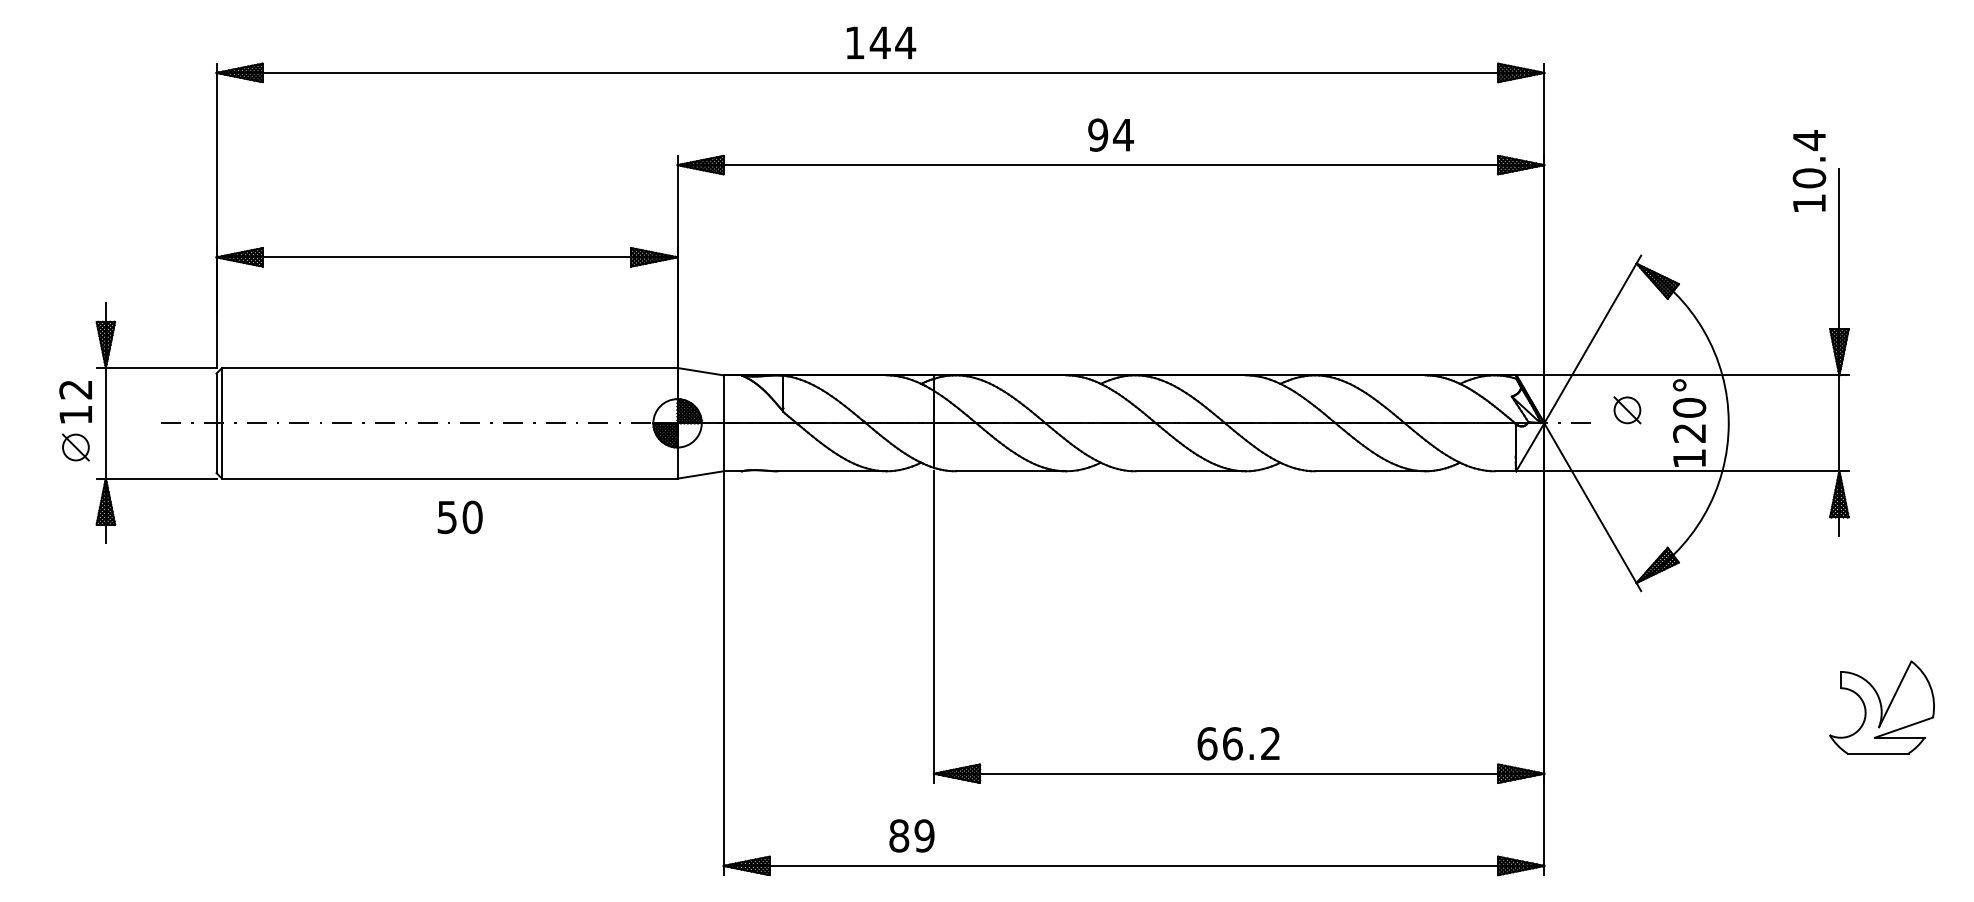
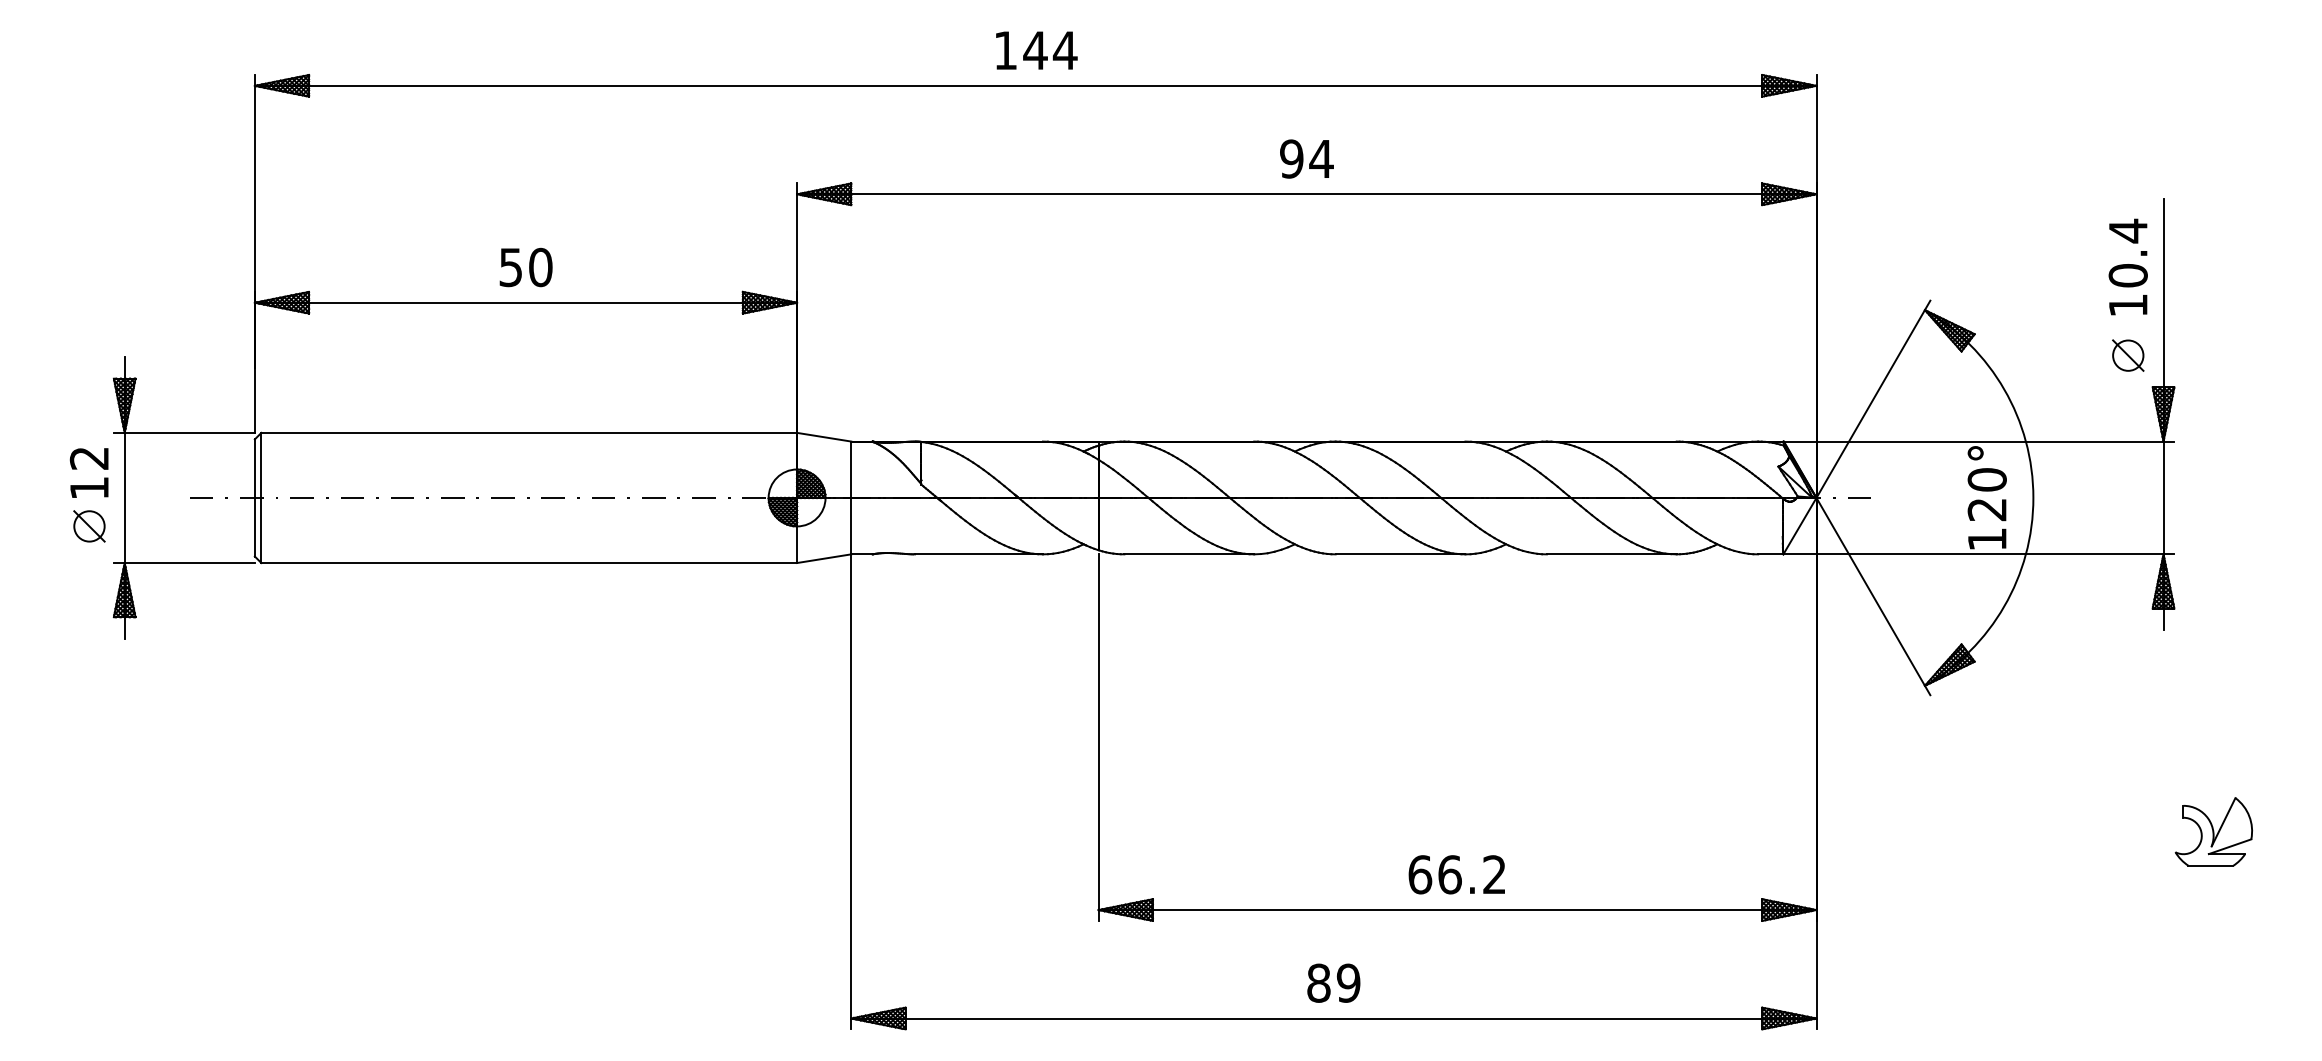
text: (1809, 170) -> (2128, 266), moved
part: (1627, 410) -> (2128, 355), moved
text: (459, 517) -> (525, 267), moved
part: (1882, 706) -> (2214, 830), size x0.62
text: (911, 835) -> (1333, 982), moved

